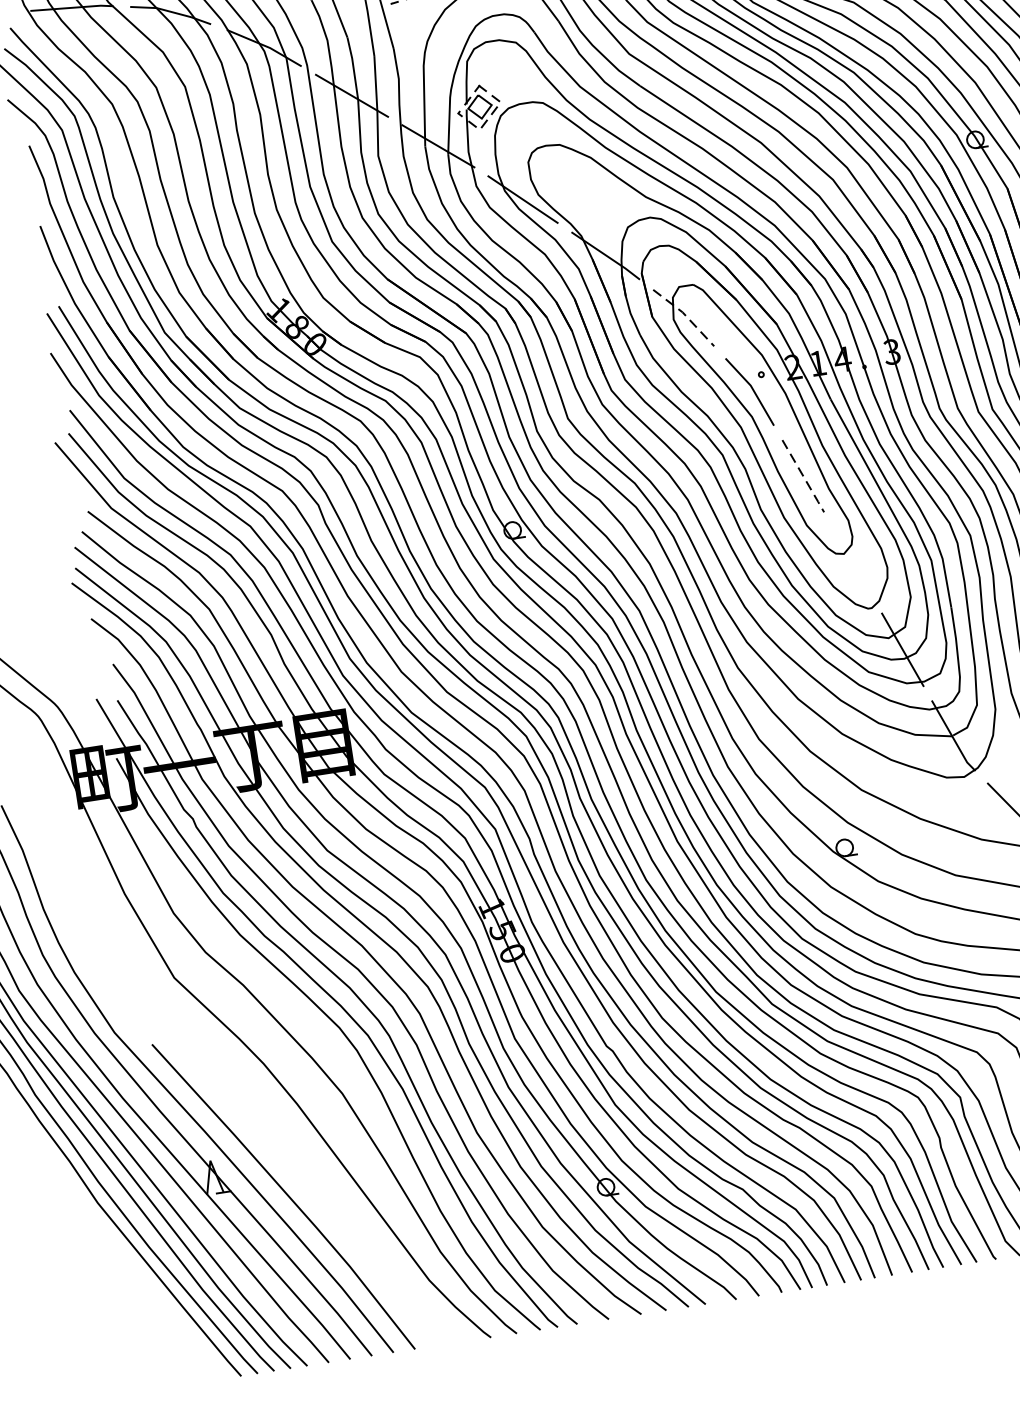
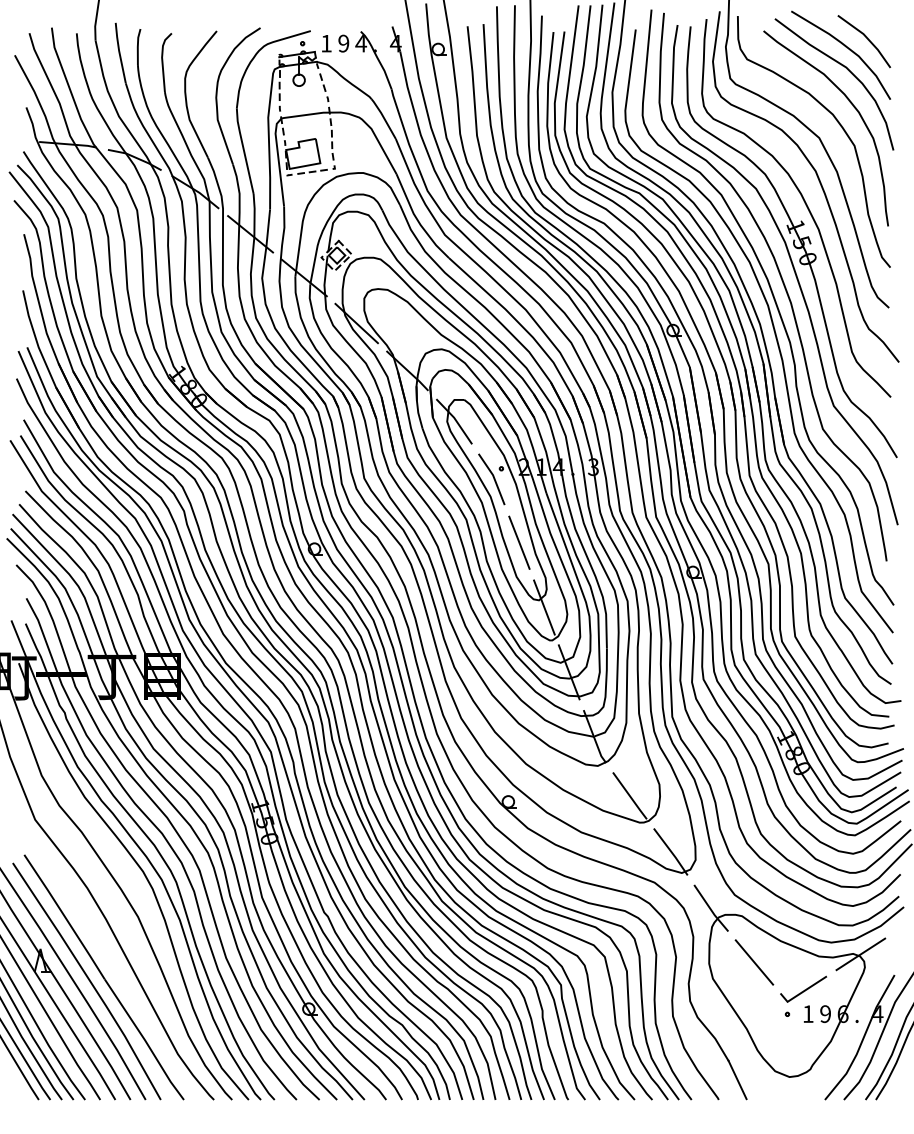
line: (685, 316) -> (455, 420), dashed -> solid
line: (803, 477) -> (519, 543), dashed -> solid
line: (853, 562) -> (544, 607), added
part: (306, 1187) -> (103, 977), added

